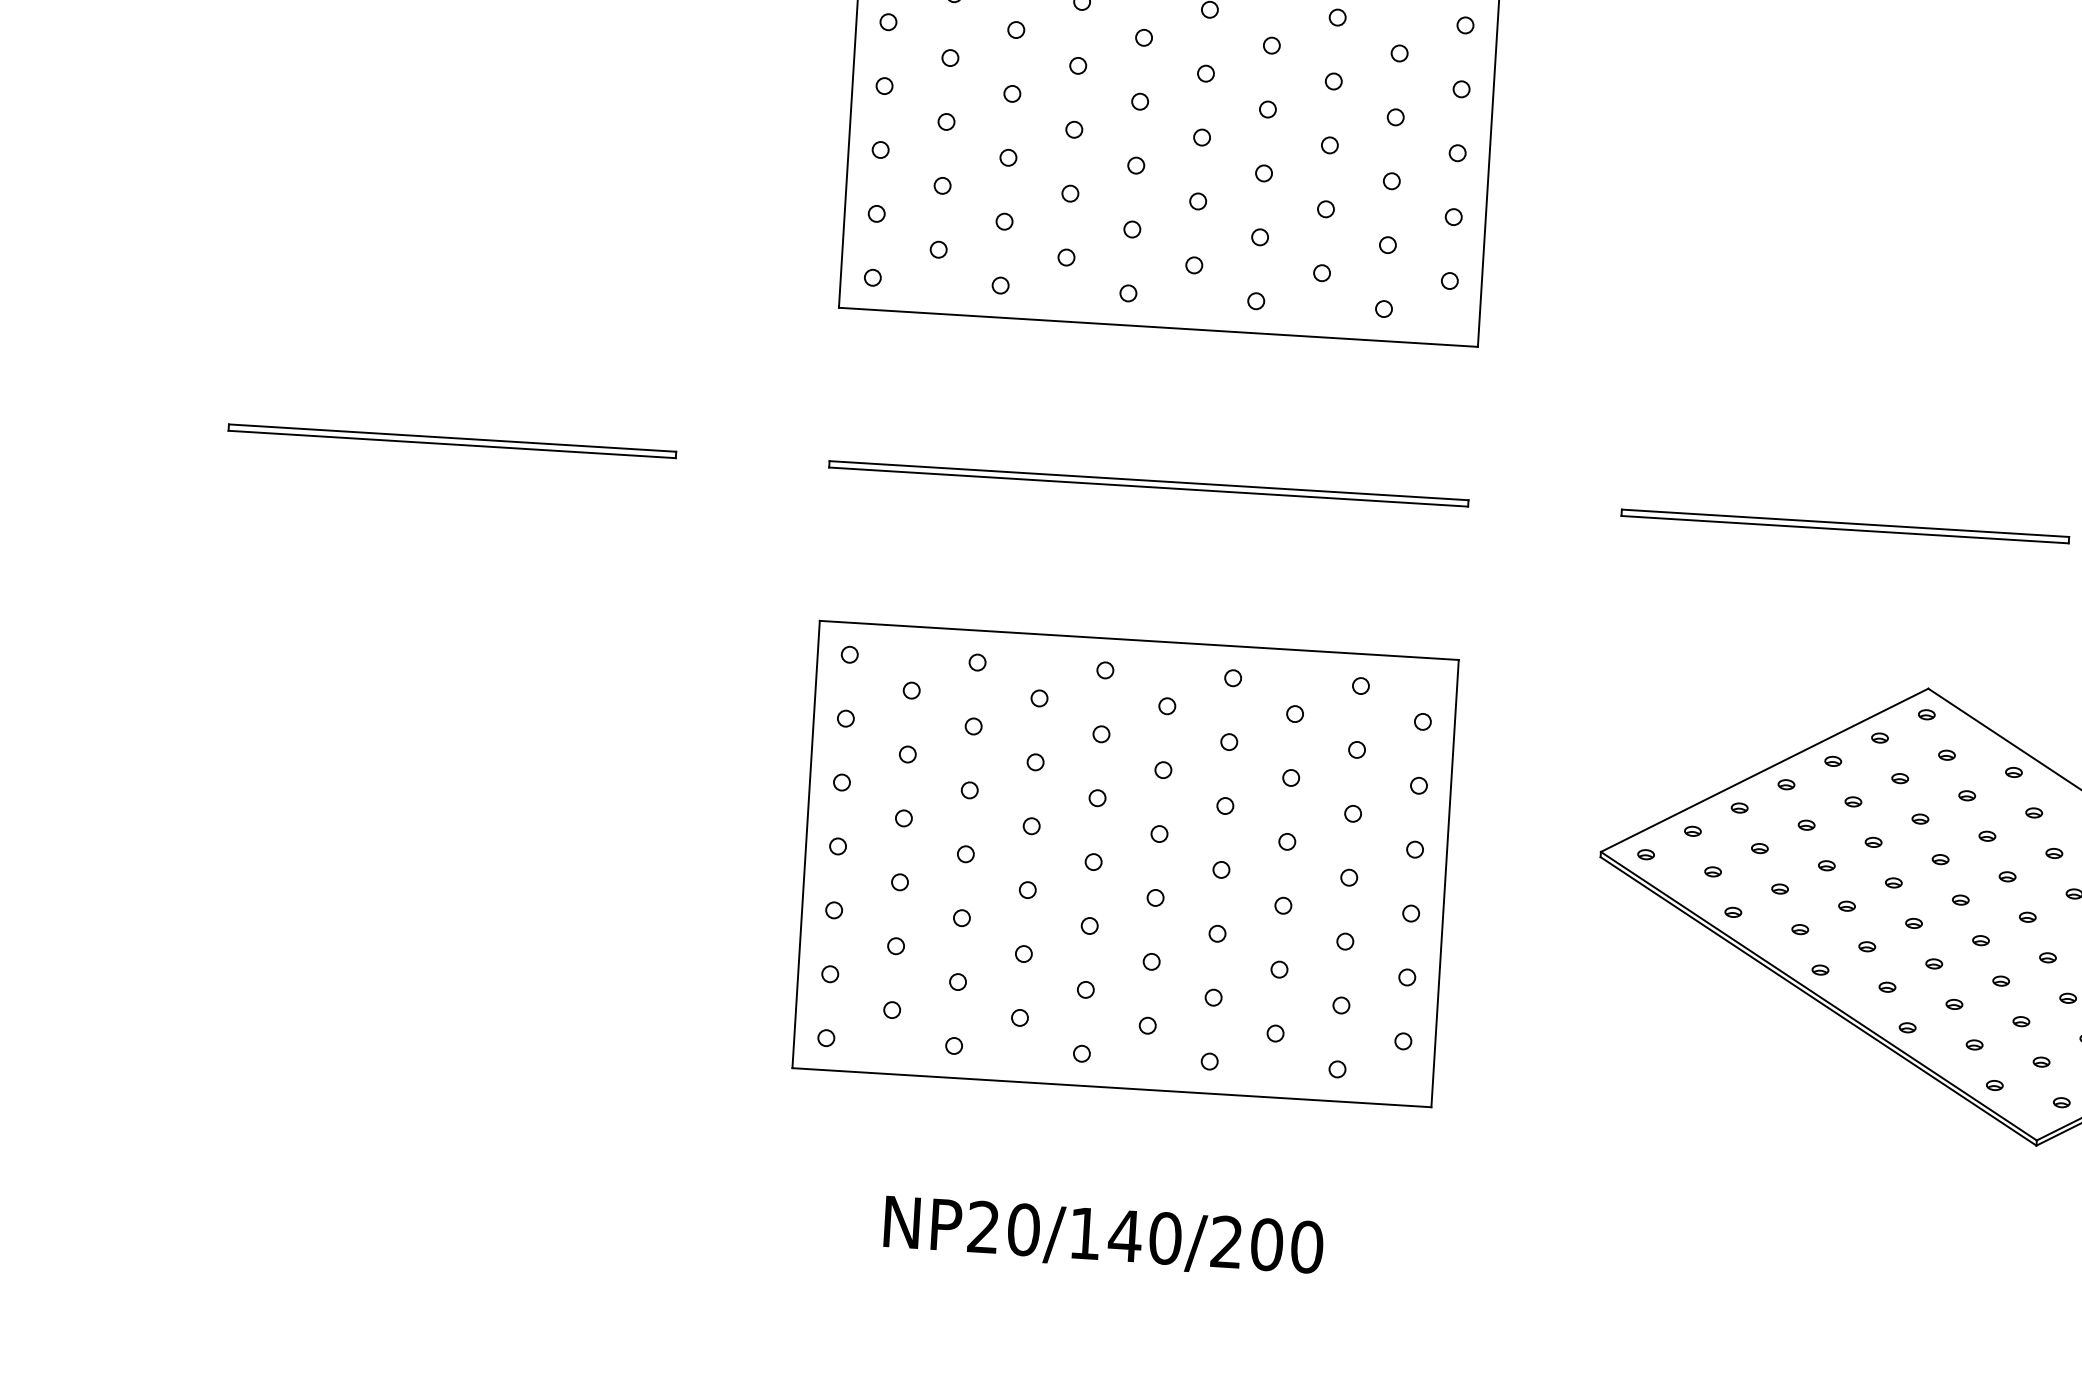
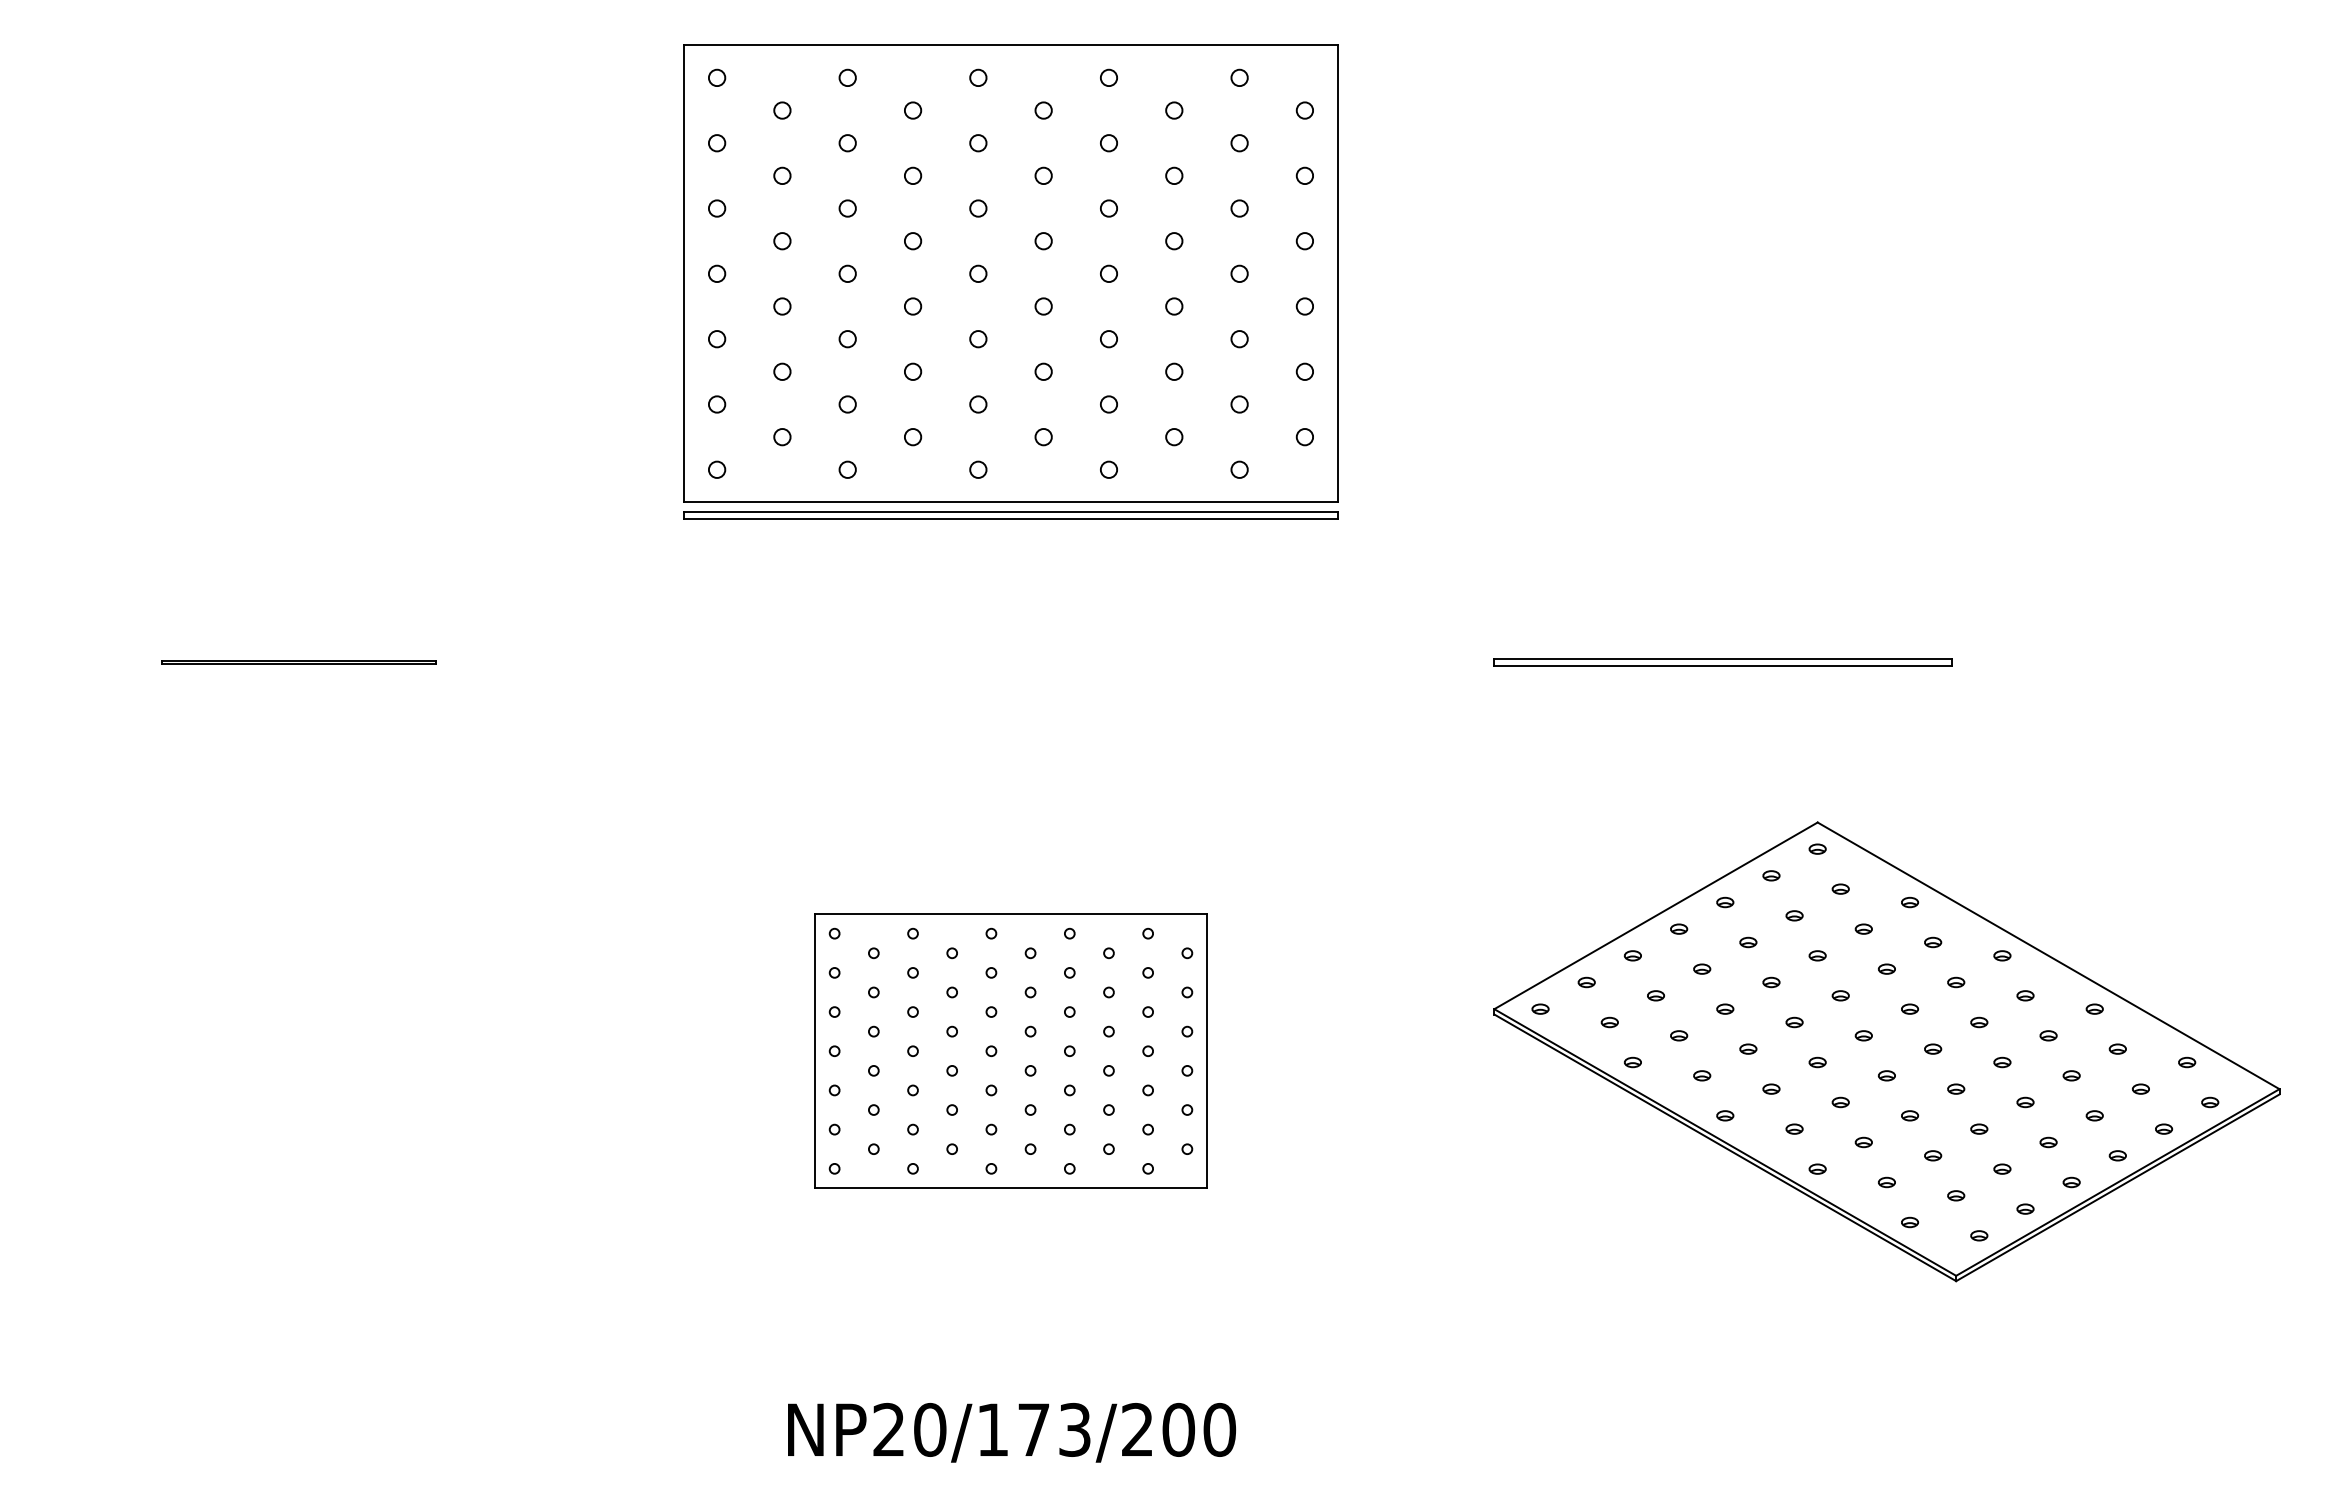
part: (452, 441) -> (299, 662), size x0.6
part: (1148, 483) -> (1010, 515), moved
part: (1125, 864) -> (1010, 1051), size x0.6
text: (1144, 1236) -> (1053, 1429), NP20/140/200 -> NP20/173/200

